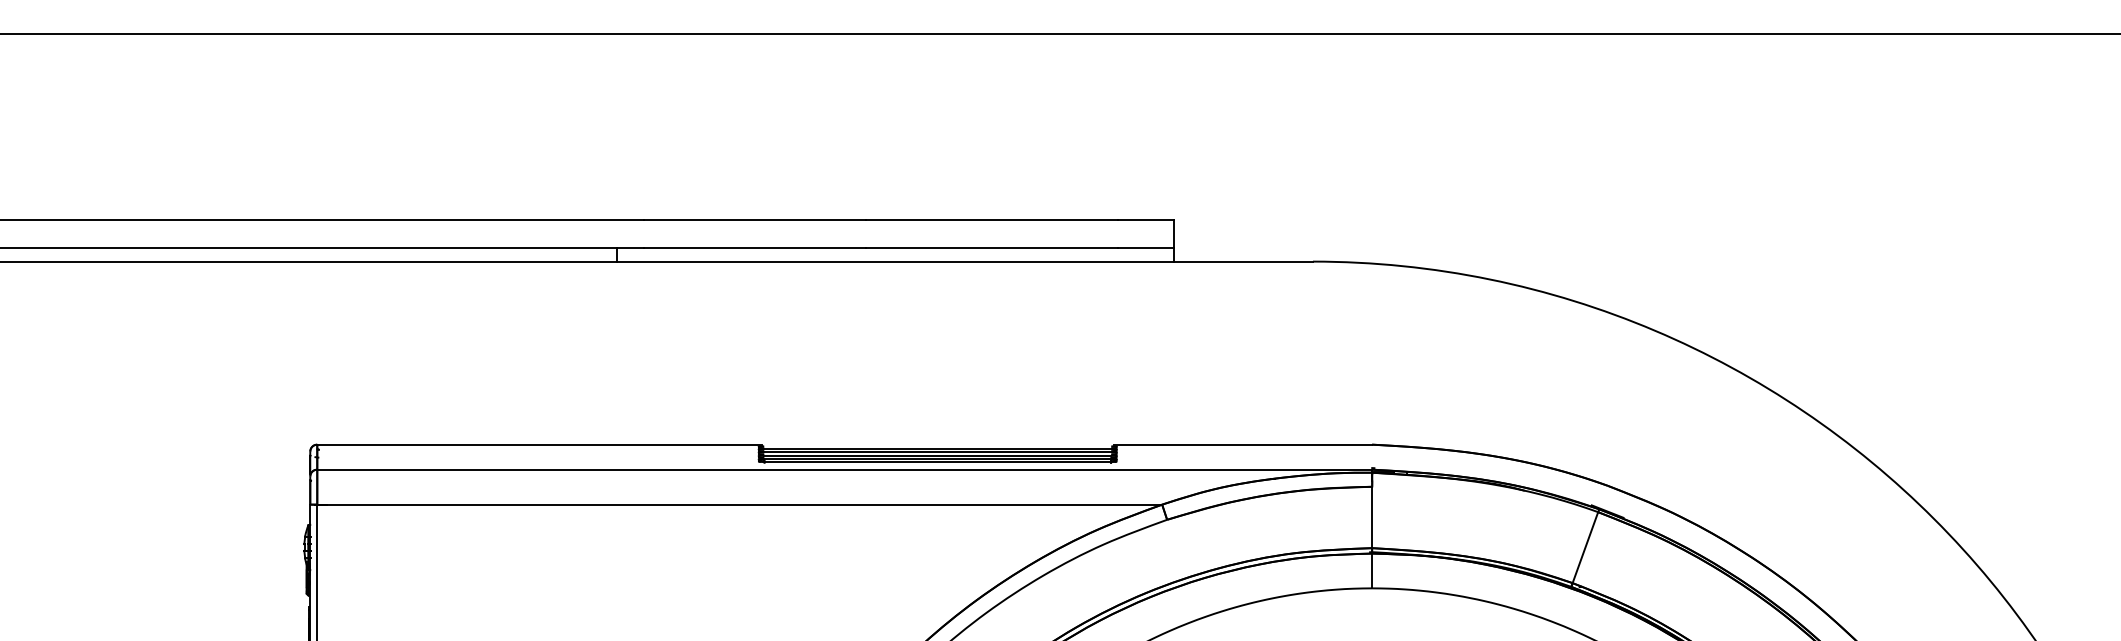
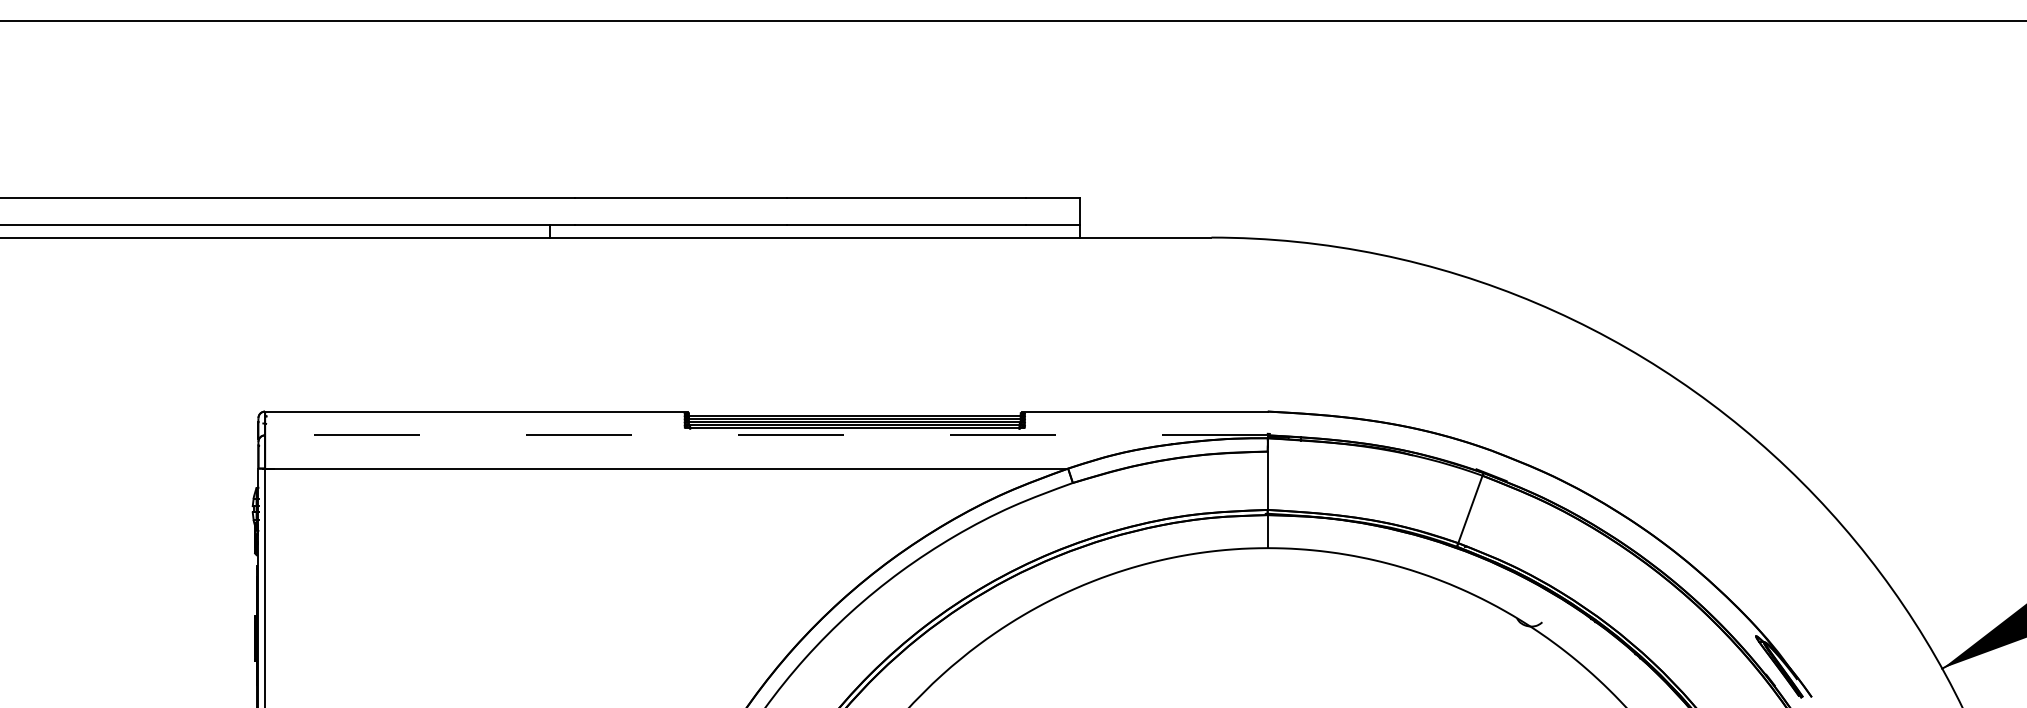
line: (843, 469) -> (765, 435), solid -> dashed

